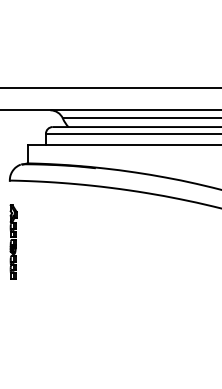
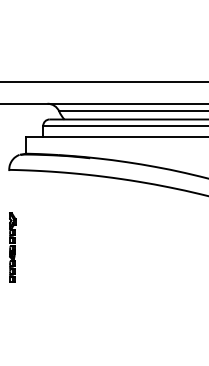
part: (13, 241) -> (12, 247), moved

